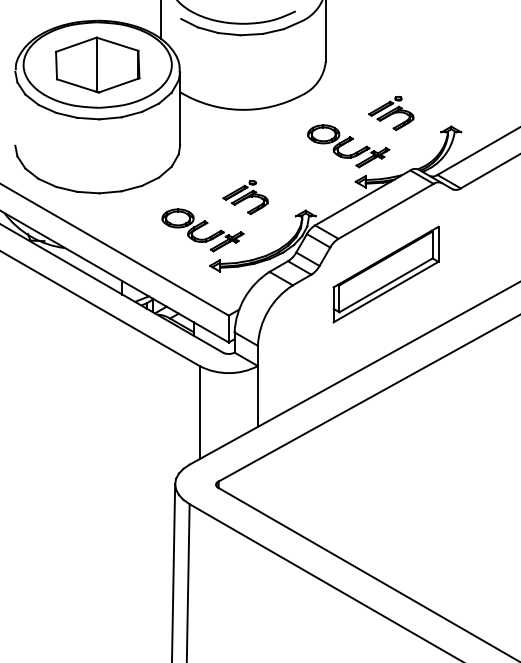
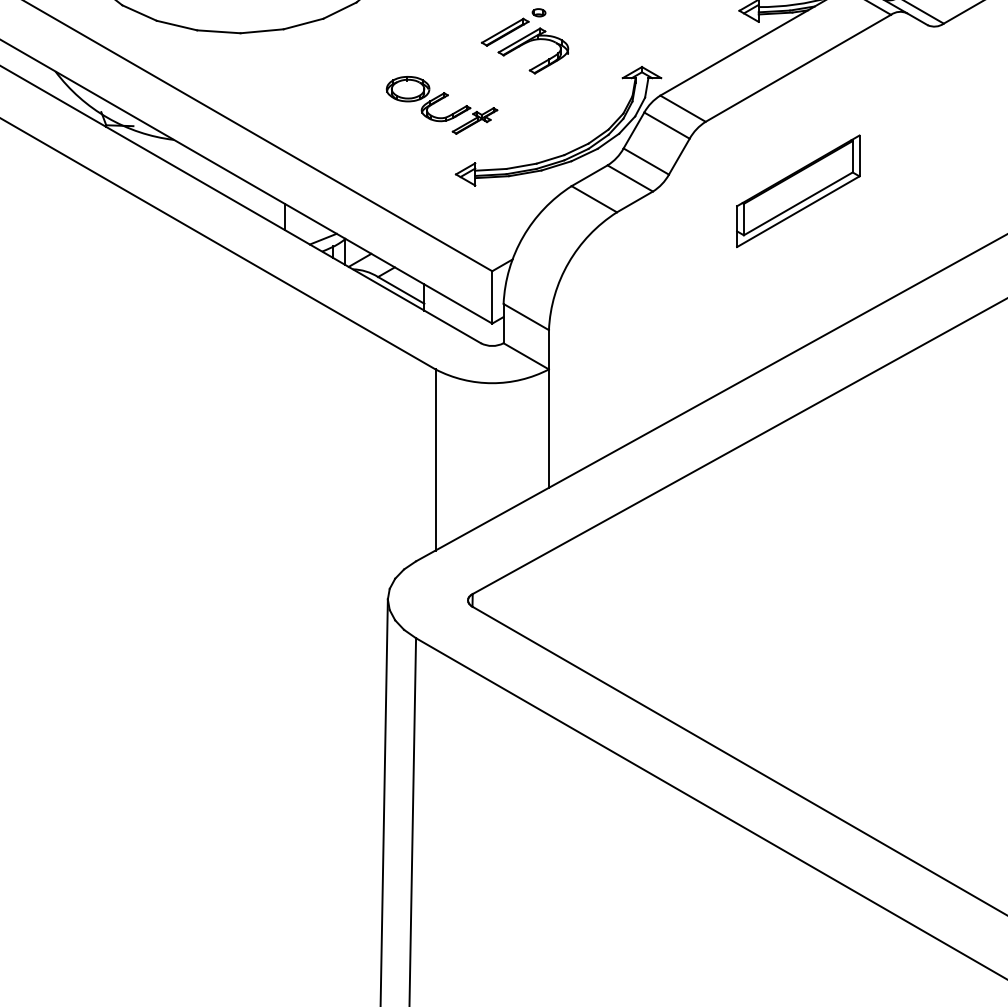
part: (202, 230) -> (441, 105), size x0.7
part: (385, 274) -> (797, 191), size x0.6

